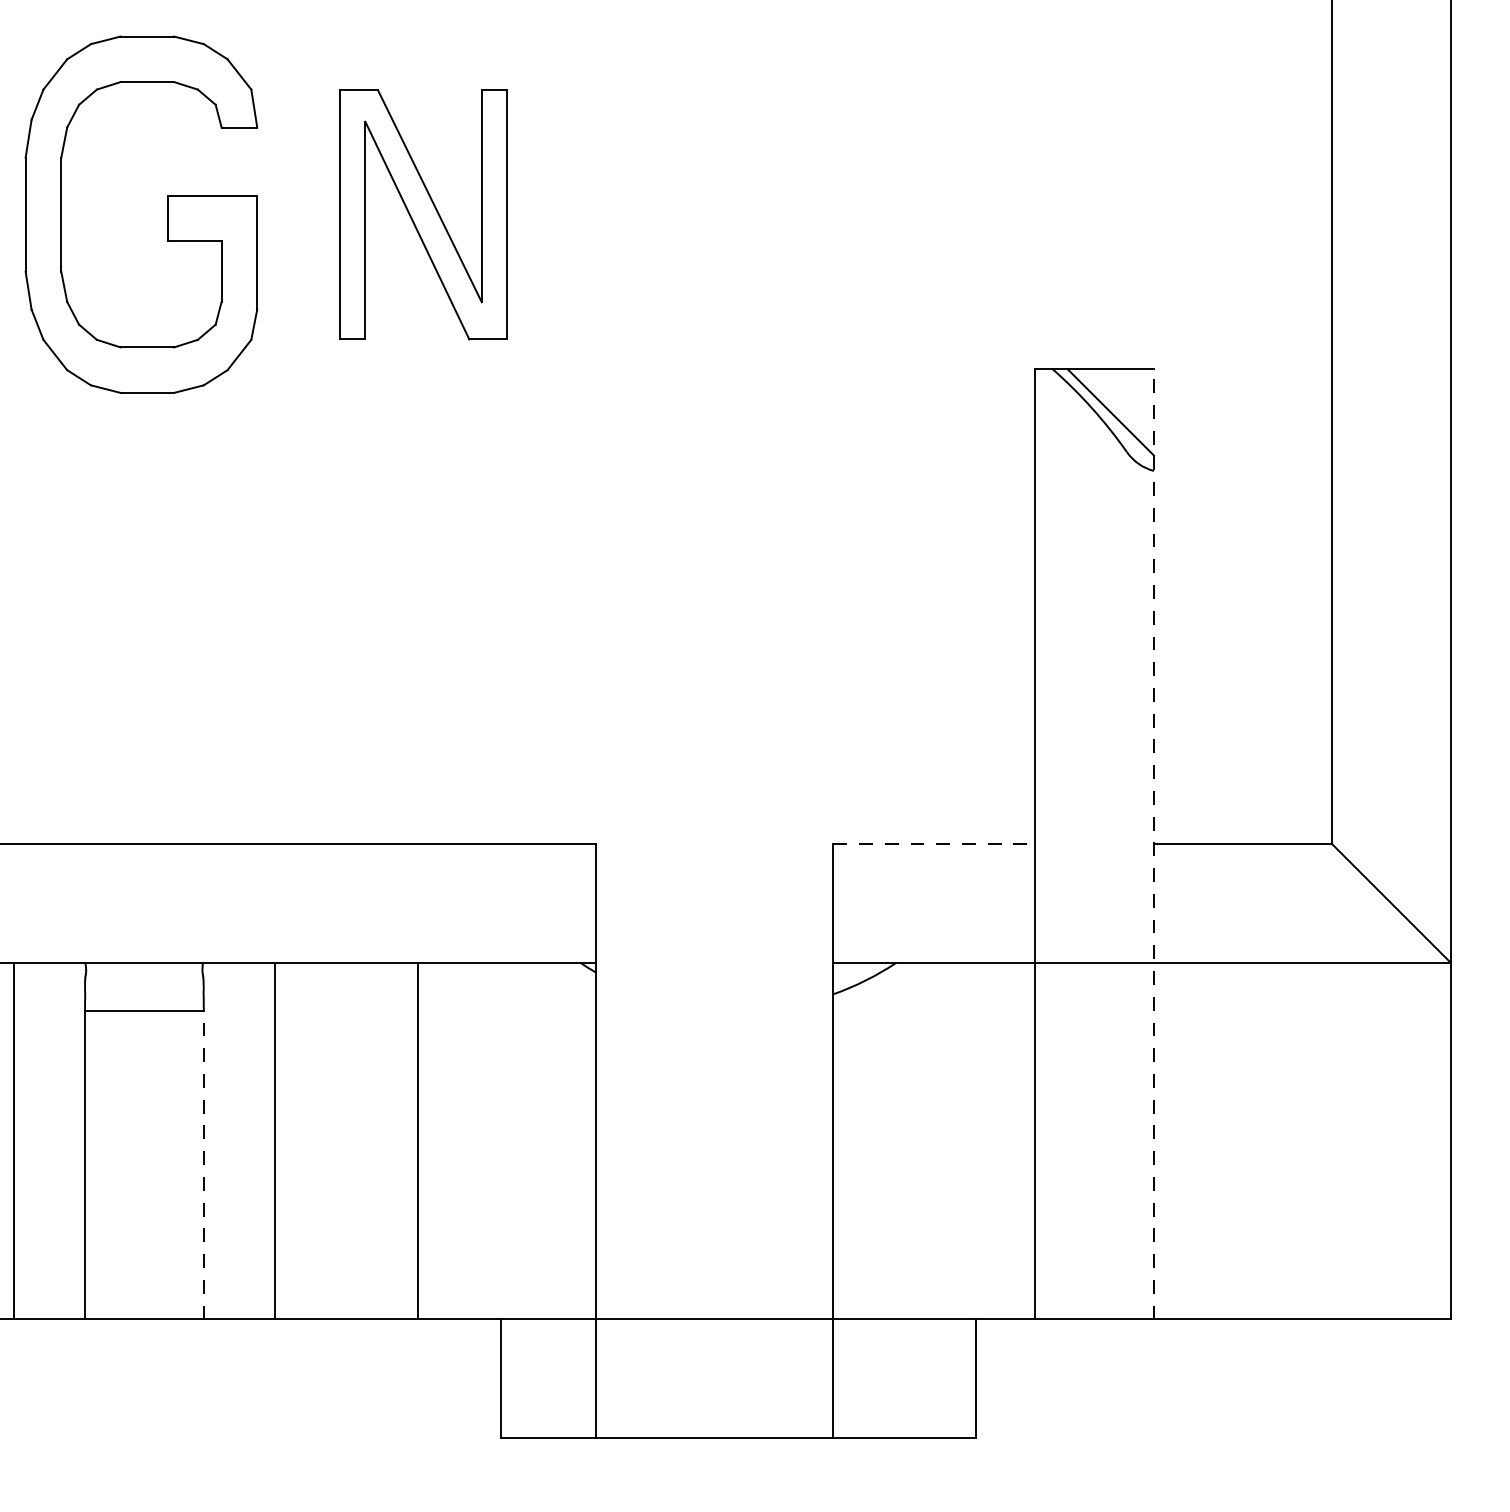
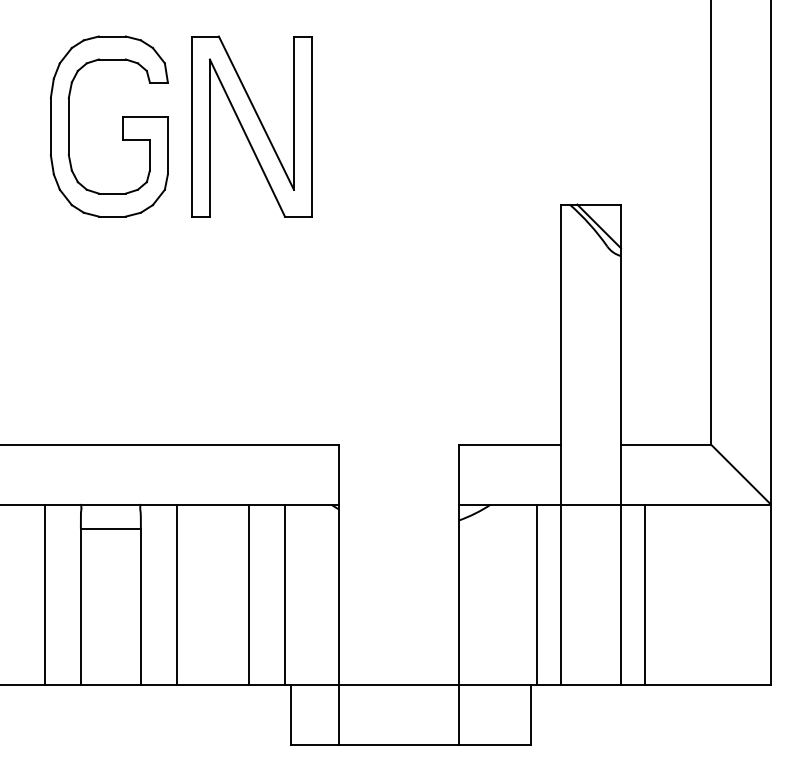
part: (422, 214) -> (251, 126), size x1.43
line: (935, 843) -> (510, 444), dashed -> solid
line: (1154, 843) -> (621, 444), dashed -> solid
line: (488, 1140) -> (284, 594), added
line: (988, 1140) -> (537, 594), added
line: (1202, 1140) -> (645, 594), added
line: (203, 1164) -> (140, 606), dashed -> solid

